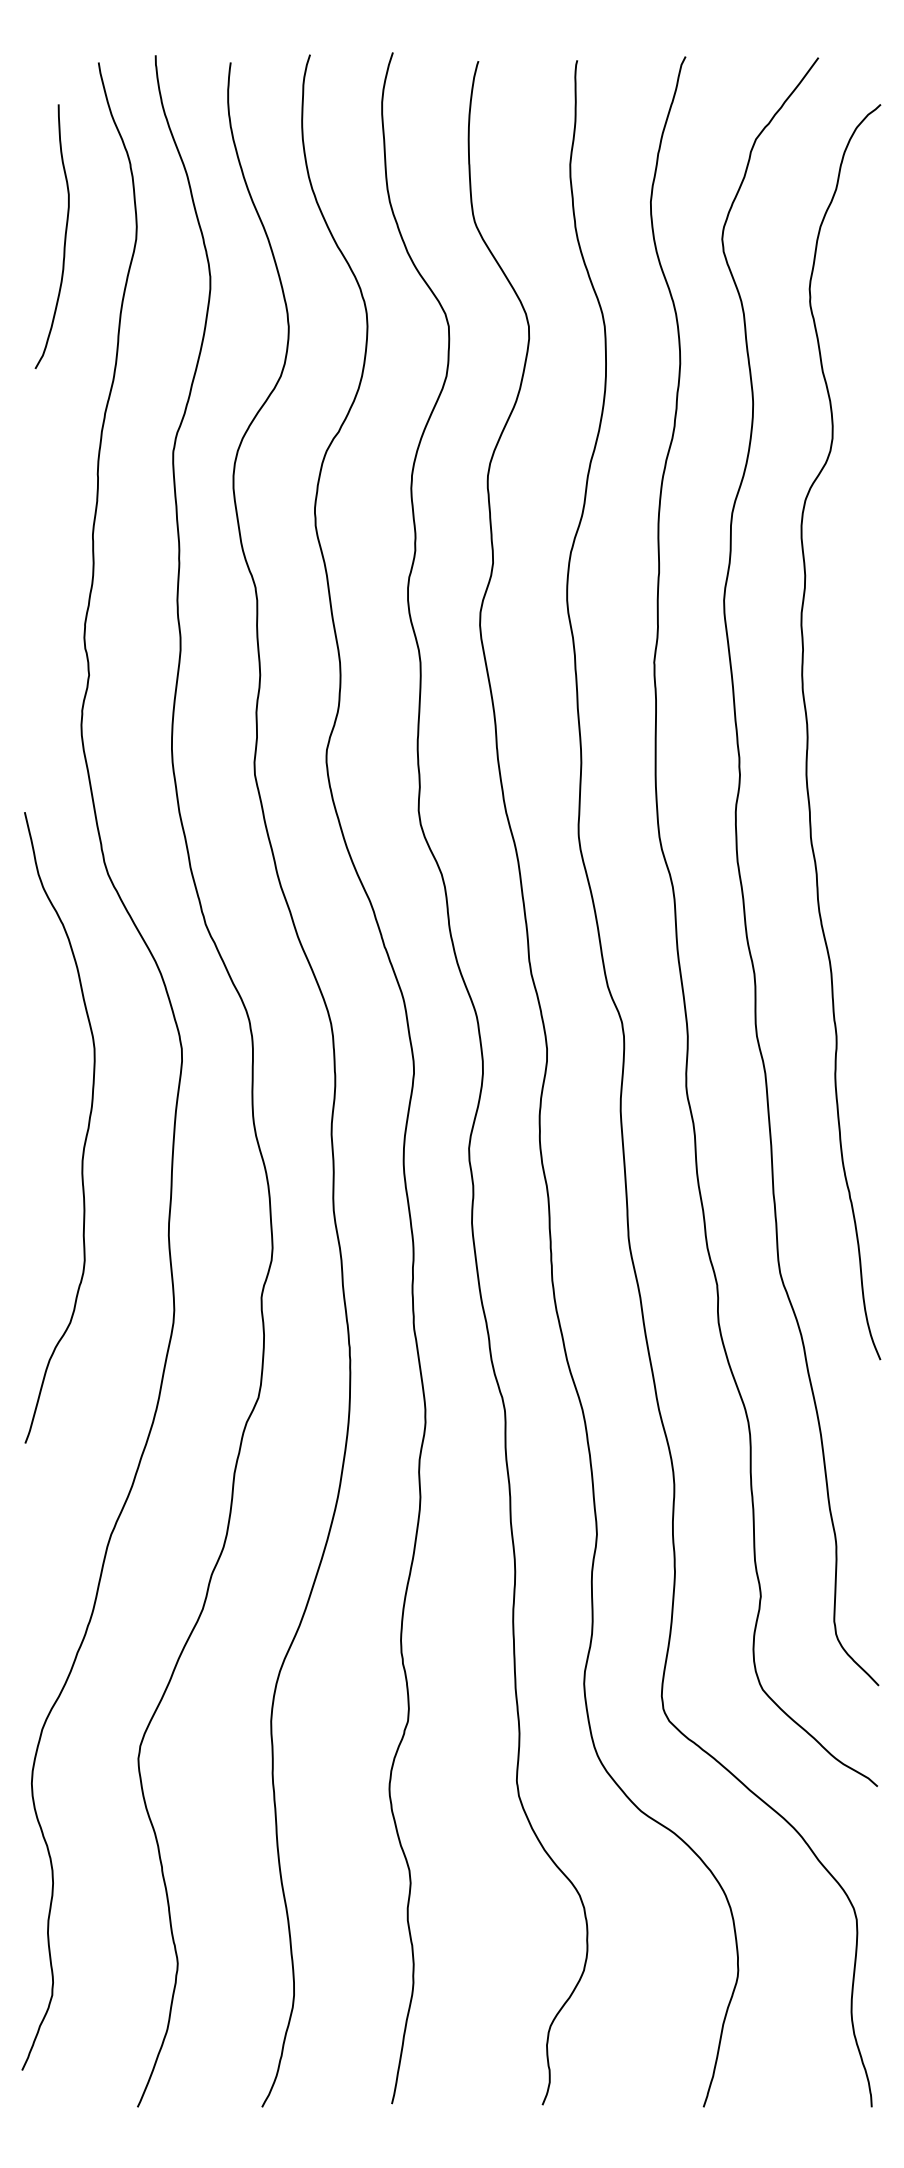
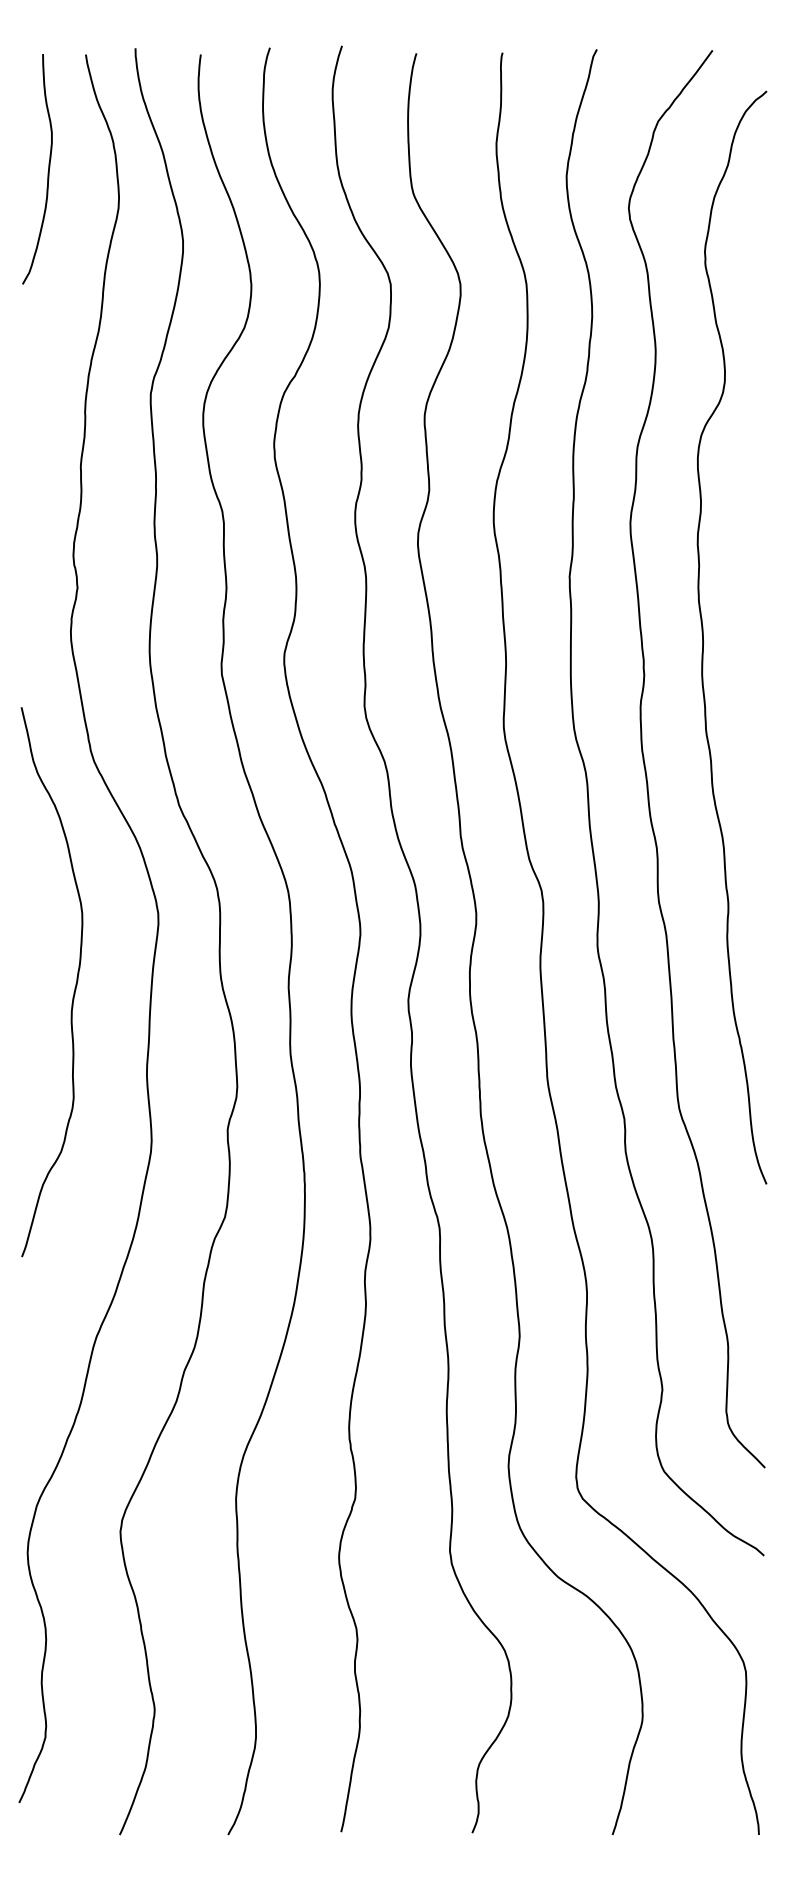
curve: (63, 240) -> (47, 172), moved

